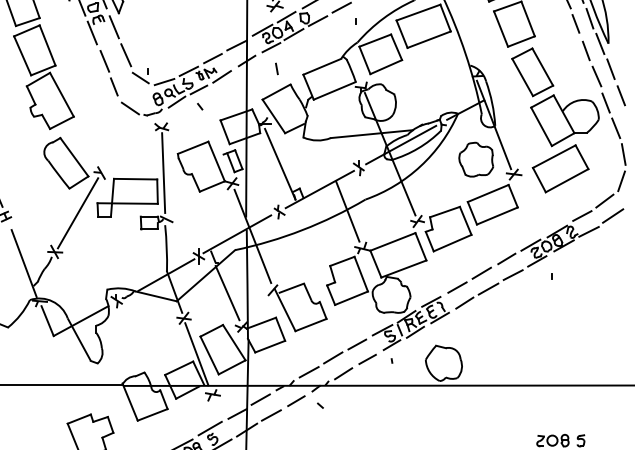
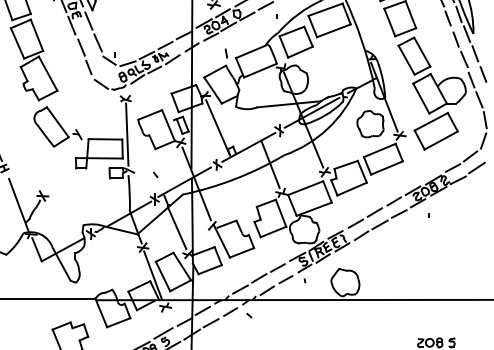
line: (275, 68) -> (225, 53), moved
line: (199, 106) -> (155, 174), moved
line: (77, 212) -> (60, 165), removed

